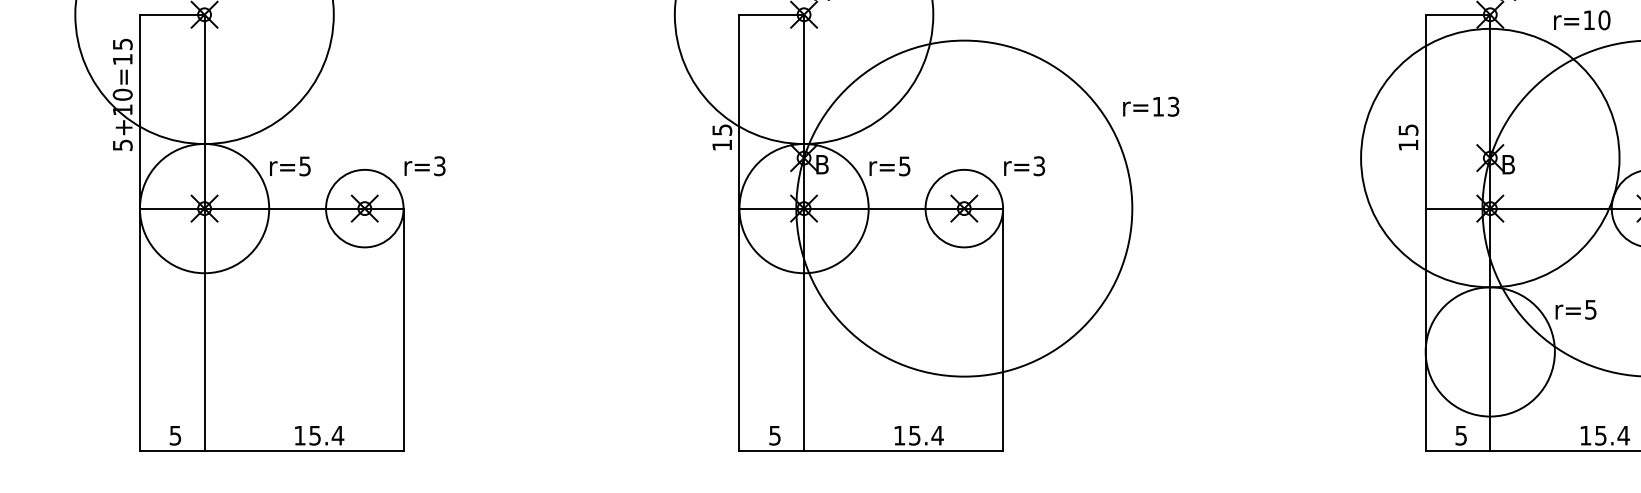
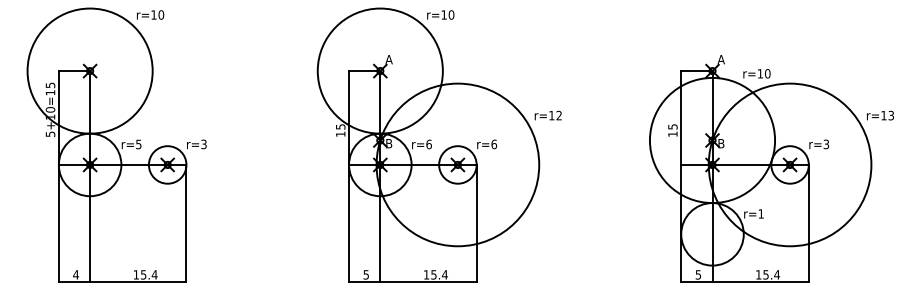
text: (1172, 106) -> (558, 115), r=13 -> r=12
text: (903, 166) -> (428, 144), r=5 -> r=6
text: (1039, 166) -> (494, 144), r=3 -> r=6
text: (1589, 308) -> (760, 213), r=5 -> r=1
text: (176, 434) -> (76, 274), 5 -> 4

